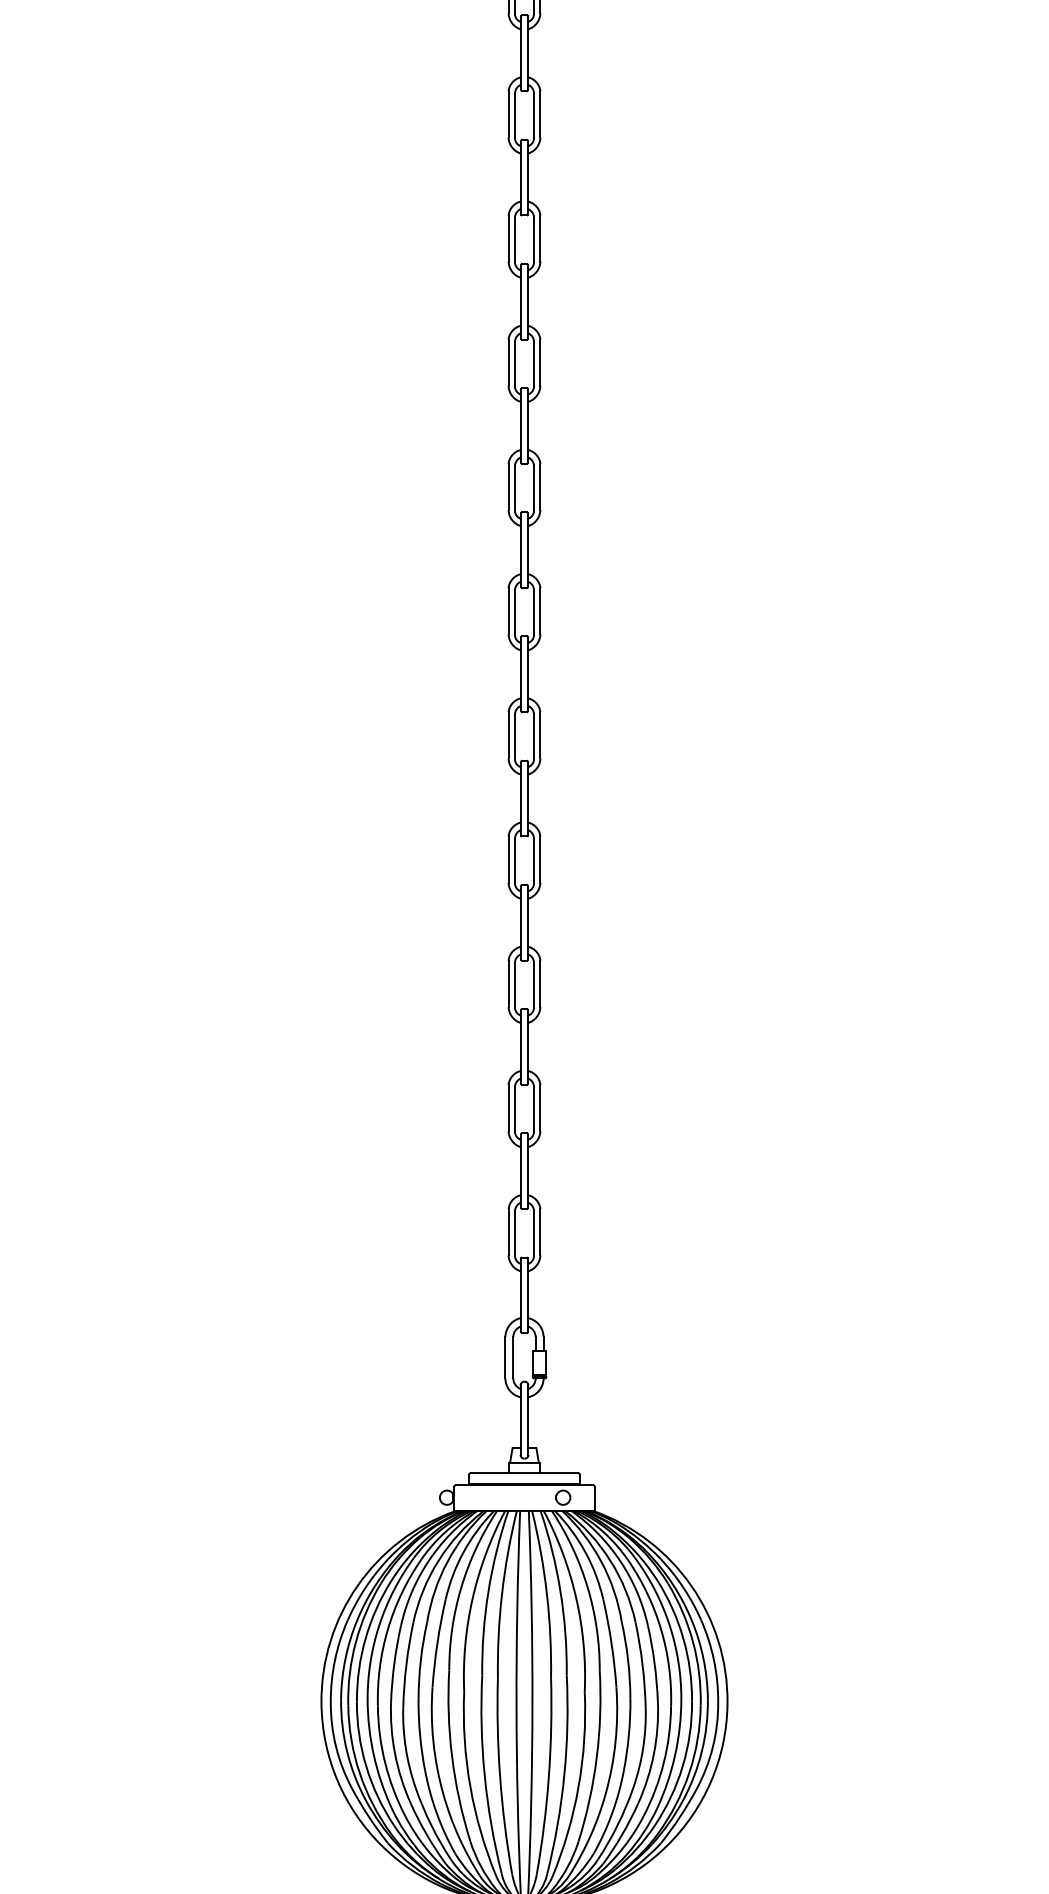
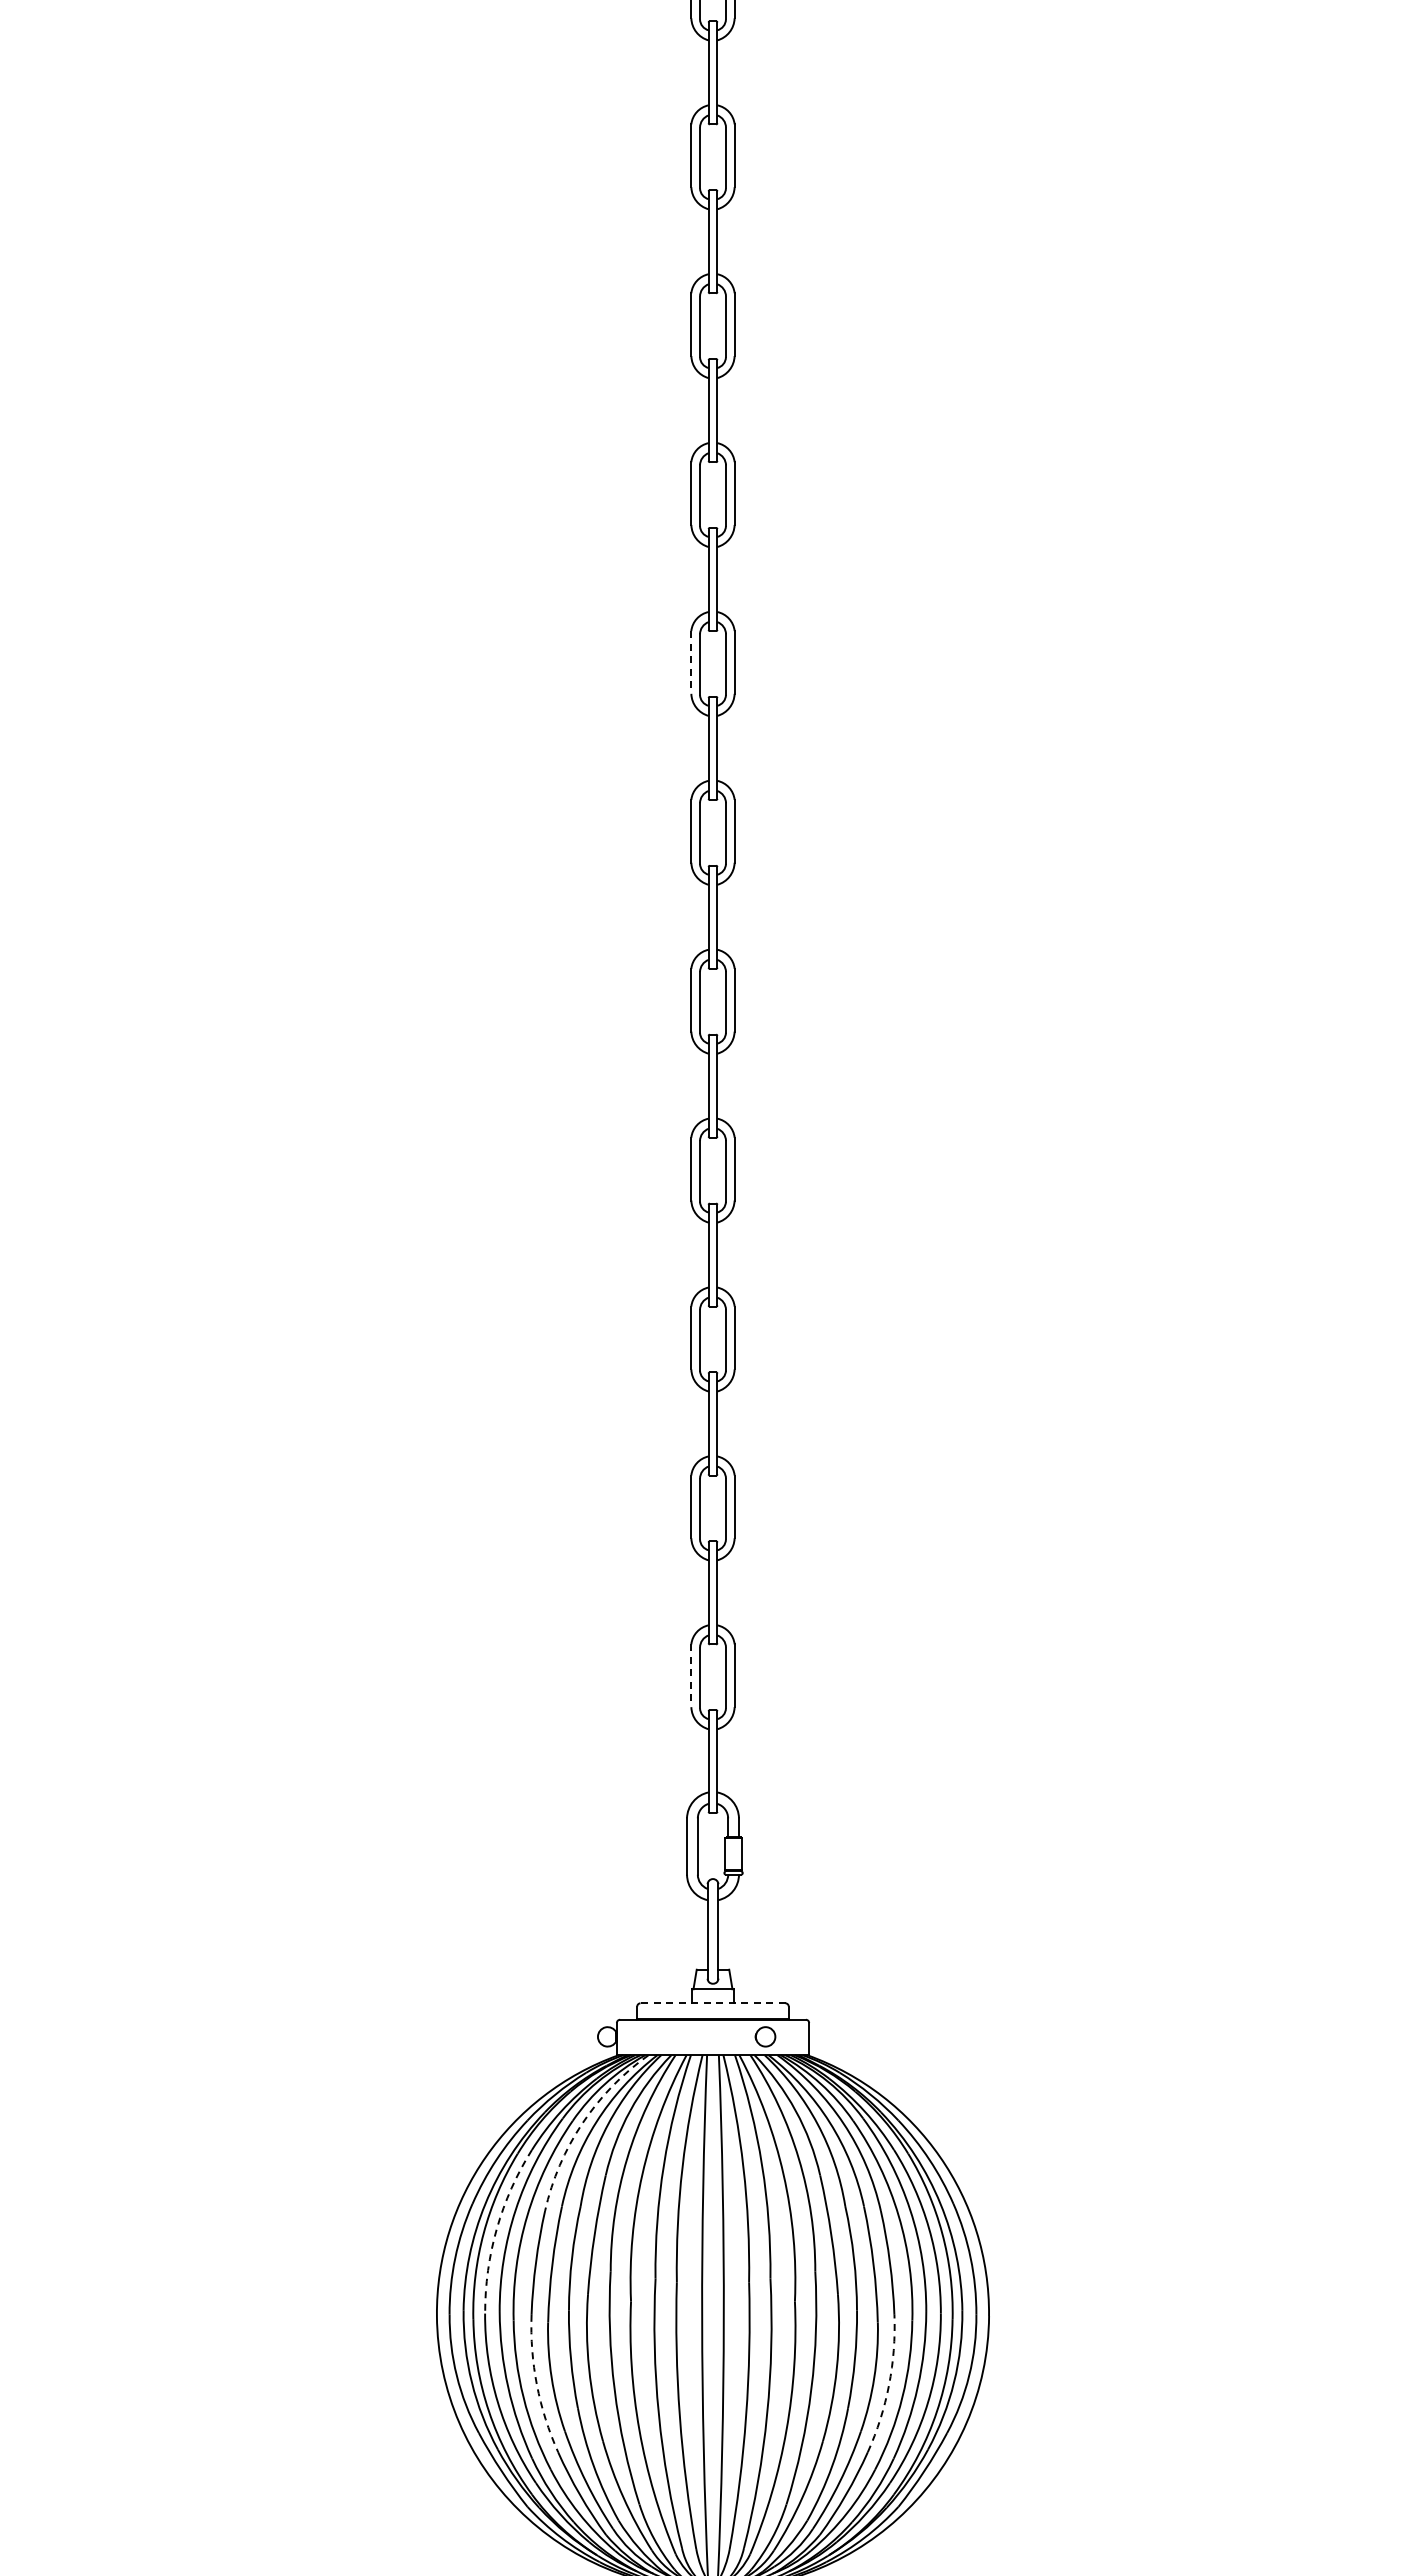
line: (508, 487) -> (691, 662), solid -> dashed
line: (508, 1232) -> (691, 1676), solid -> dashed
line: (524, 1473) -> (712, 2003), solid -> dashed
arc: (428, 1561) -> (582, 2123), solid -> dashed
arc: (365, 1638) -> (496, 2228), solid -> dashed
arc: (394, 1754) -> (536, 2385), solid -> dashed
arc: (654, 1754) -> (889, 2385), solid -> dashed

